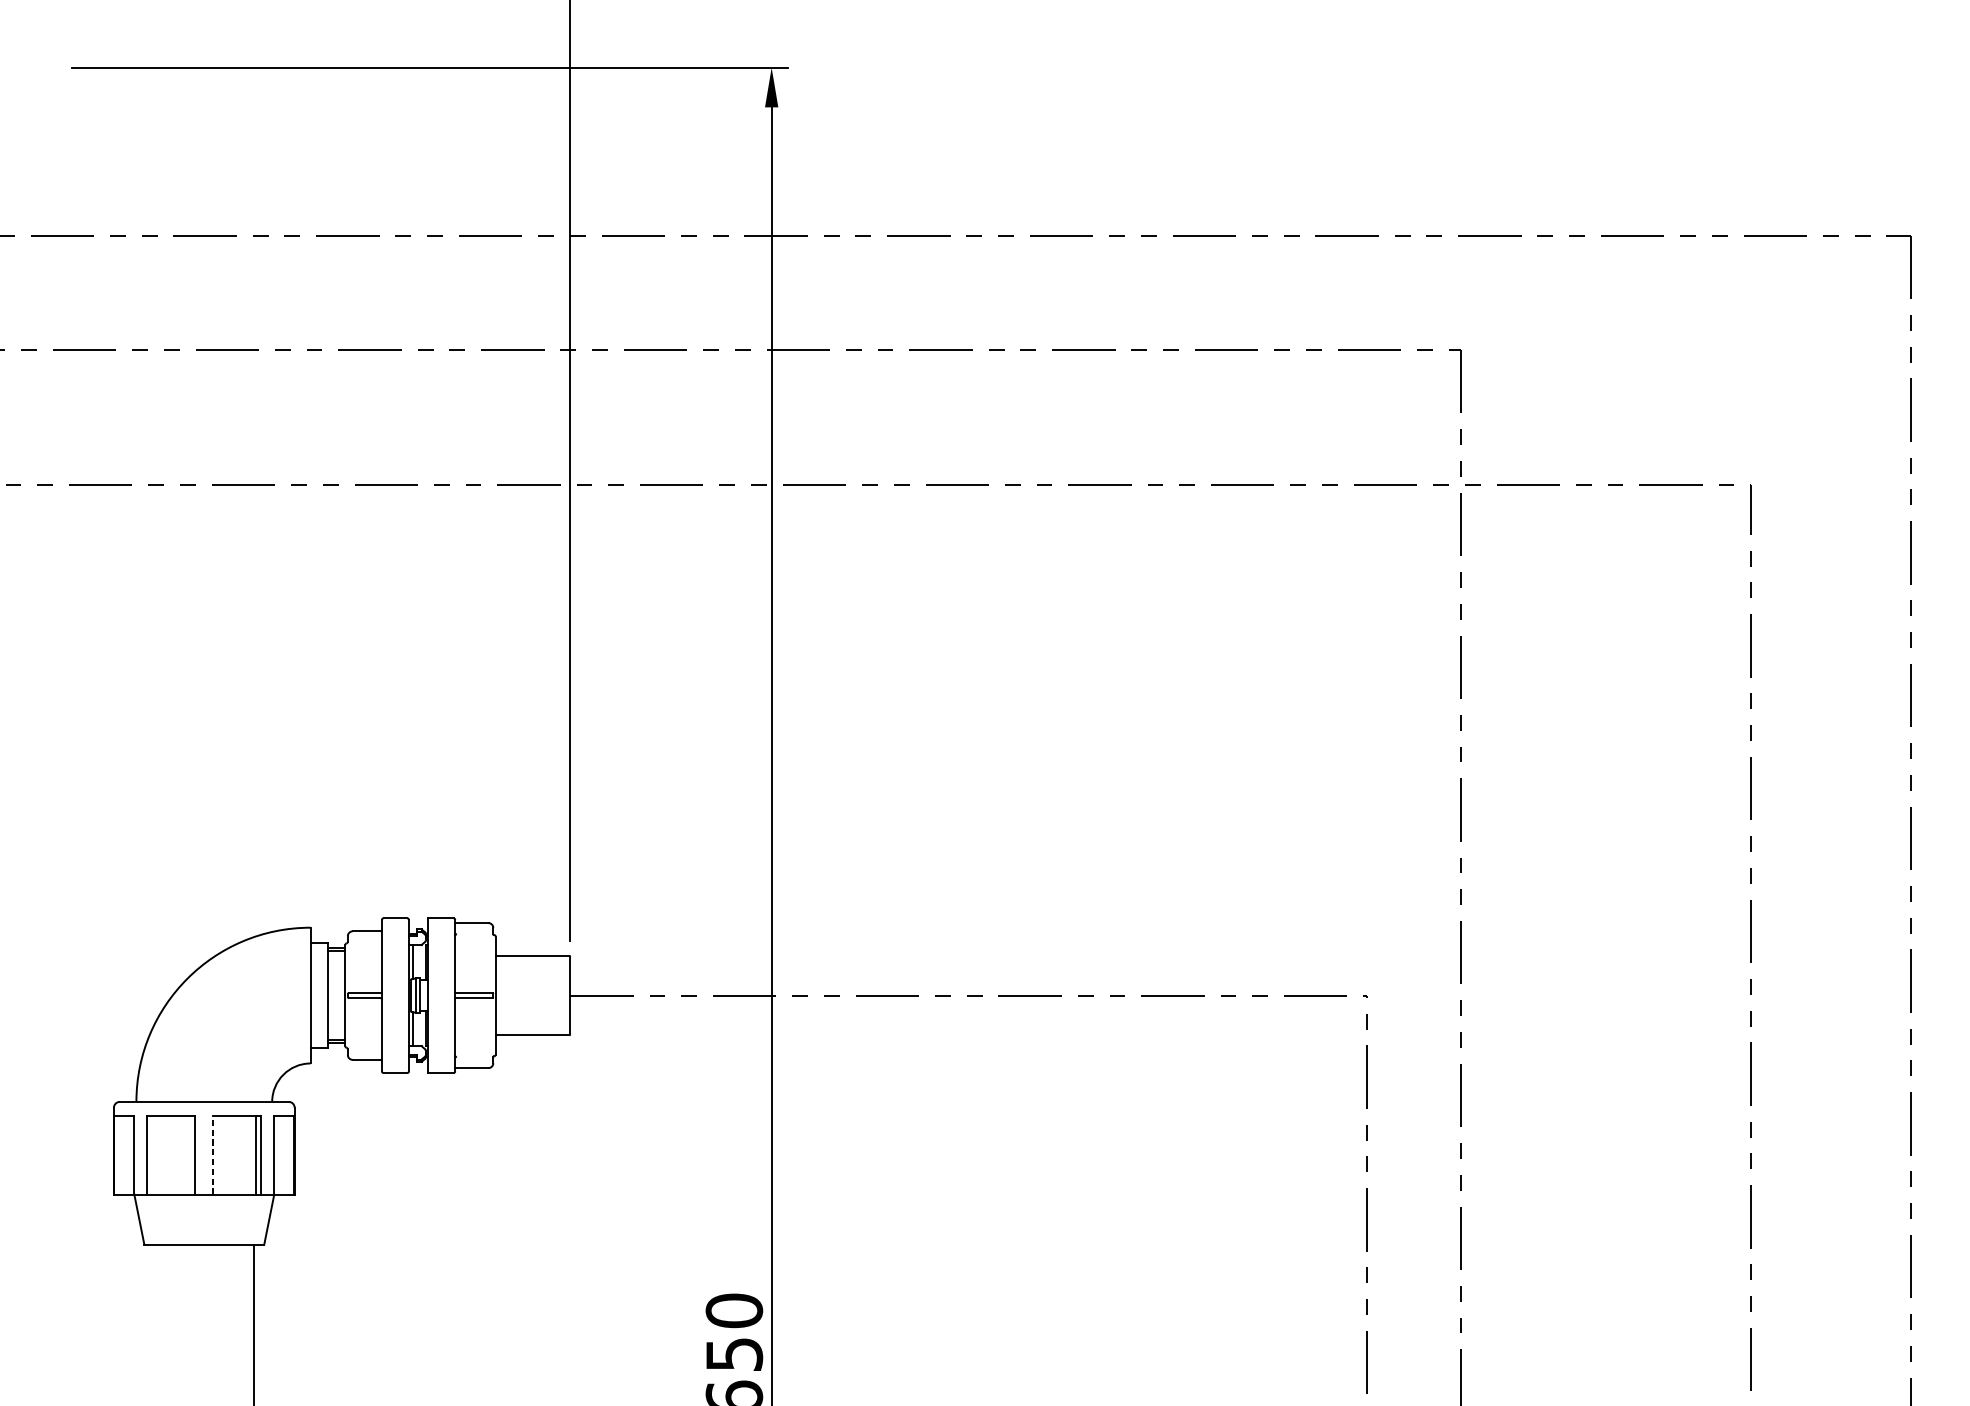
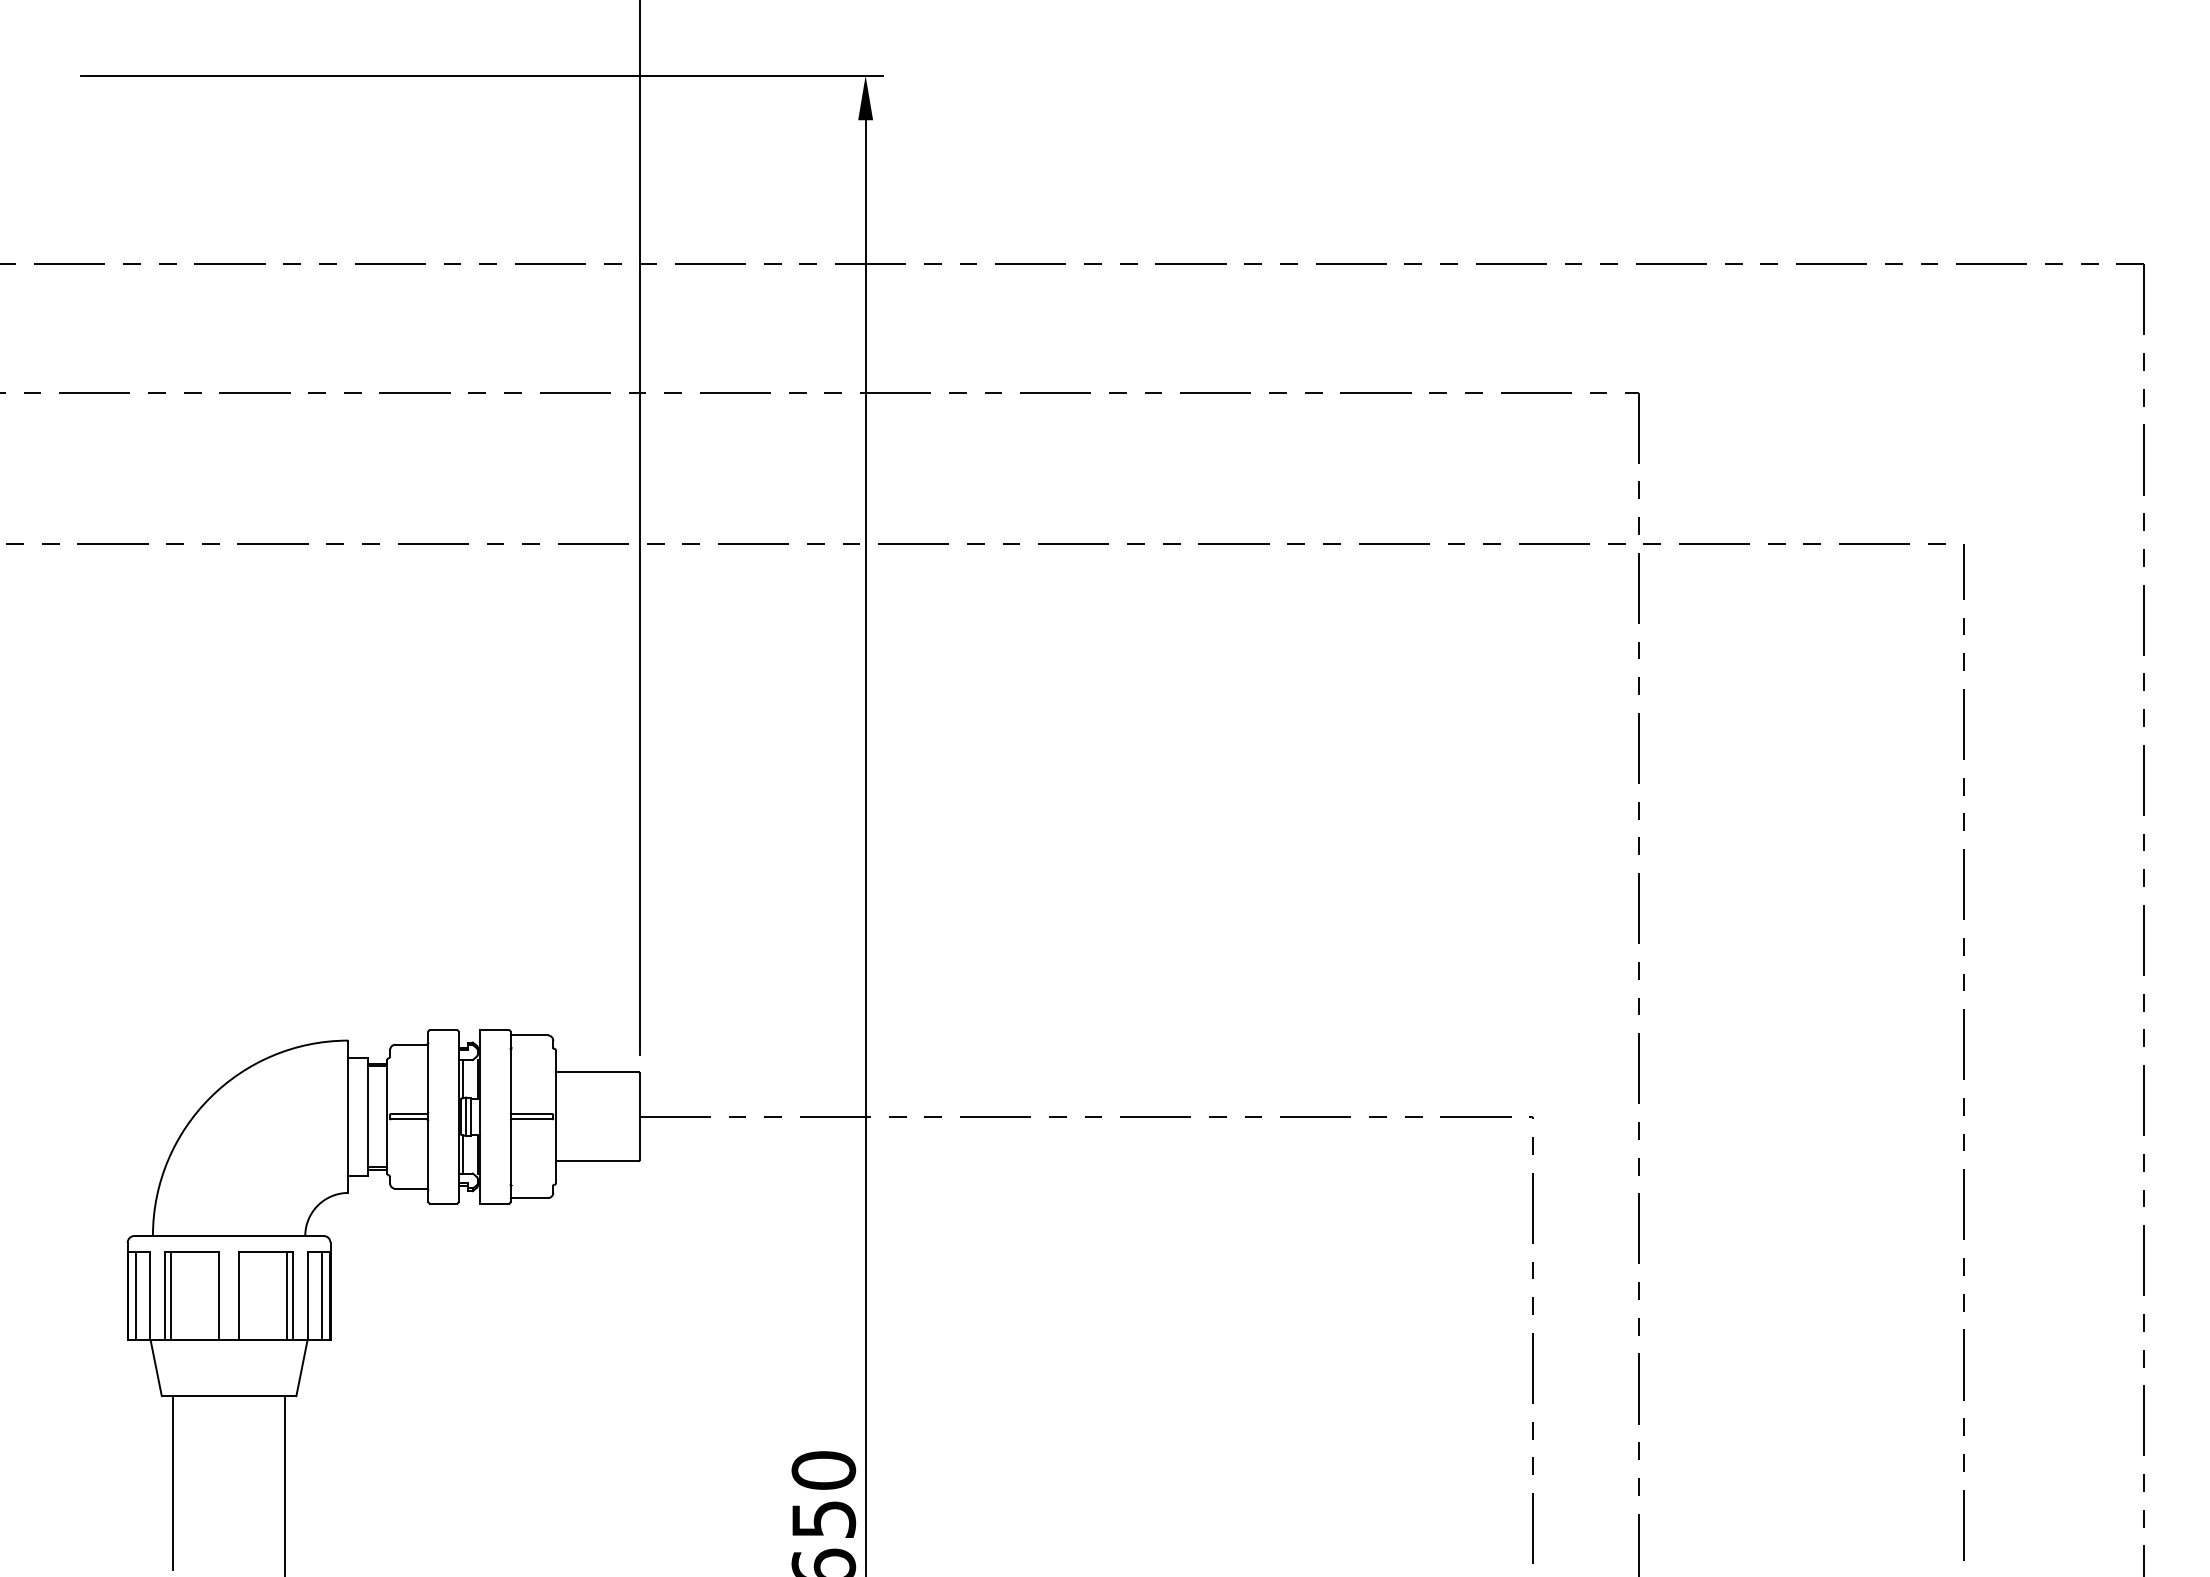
line: (213, 1154) -> (239, 1295), dashed -> solid
line: (121, 1155) -> (136, 1296), added
line: (152, 1155) -> (170, 1296), added
line: (286, 1155) -> (321, 1296), added
line: (154, 1321) -> (173, 1482), added

